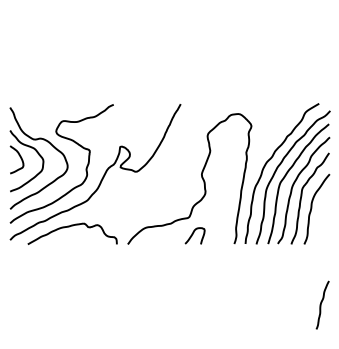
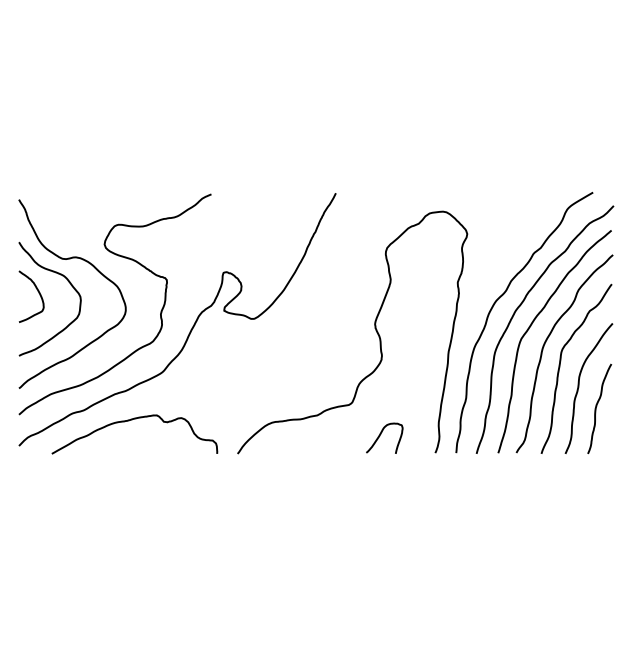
curve: (193, 234) -> (381, 435), moved
curve: (321, 304) -> (597, 407), moved

